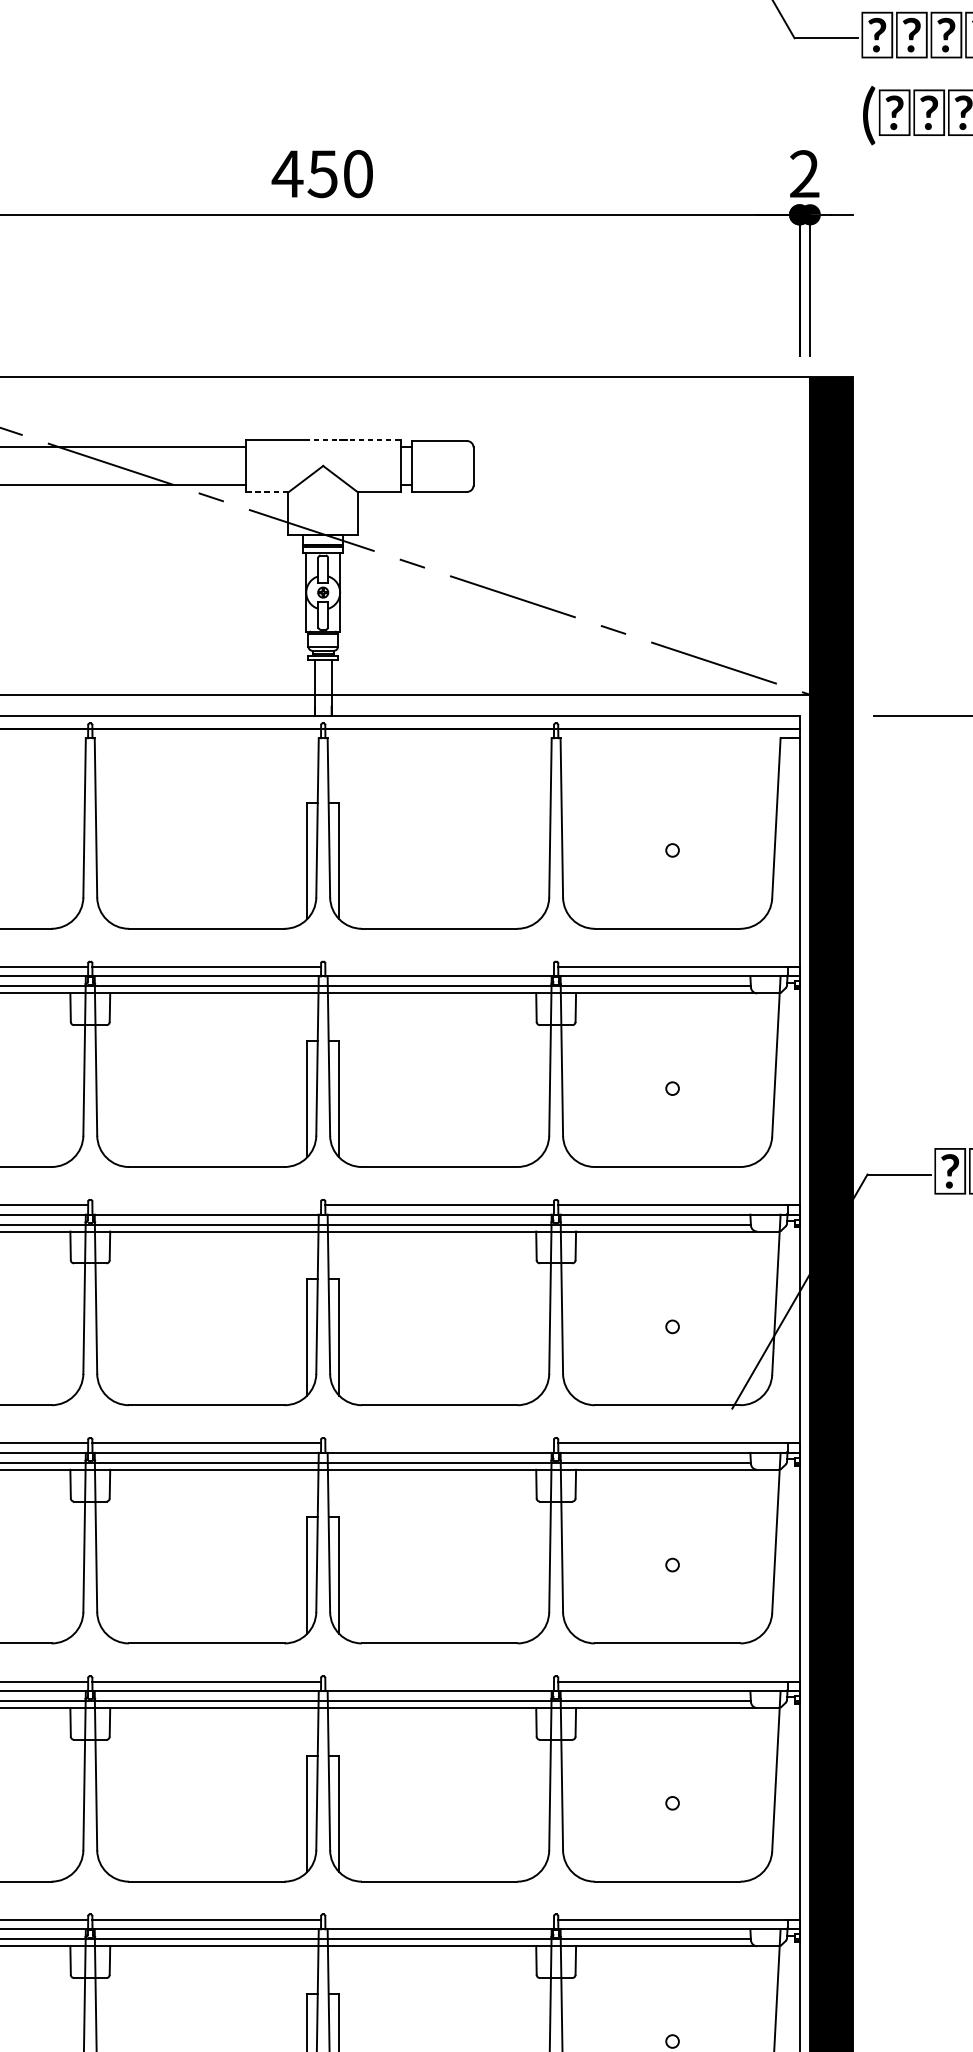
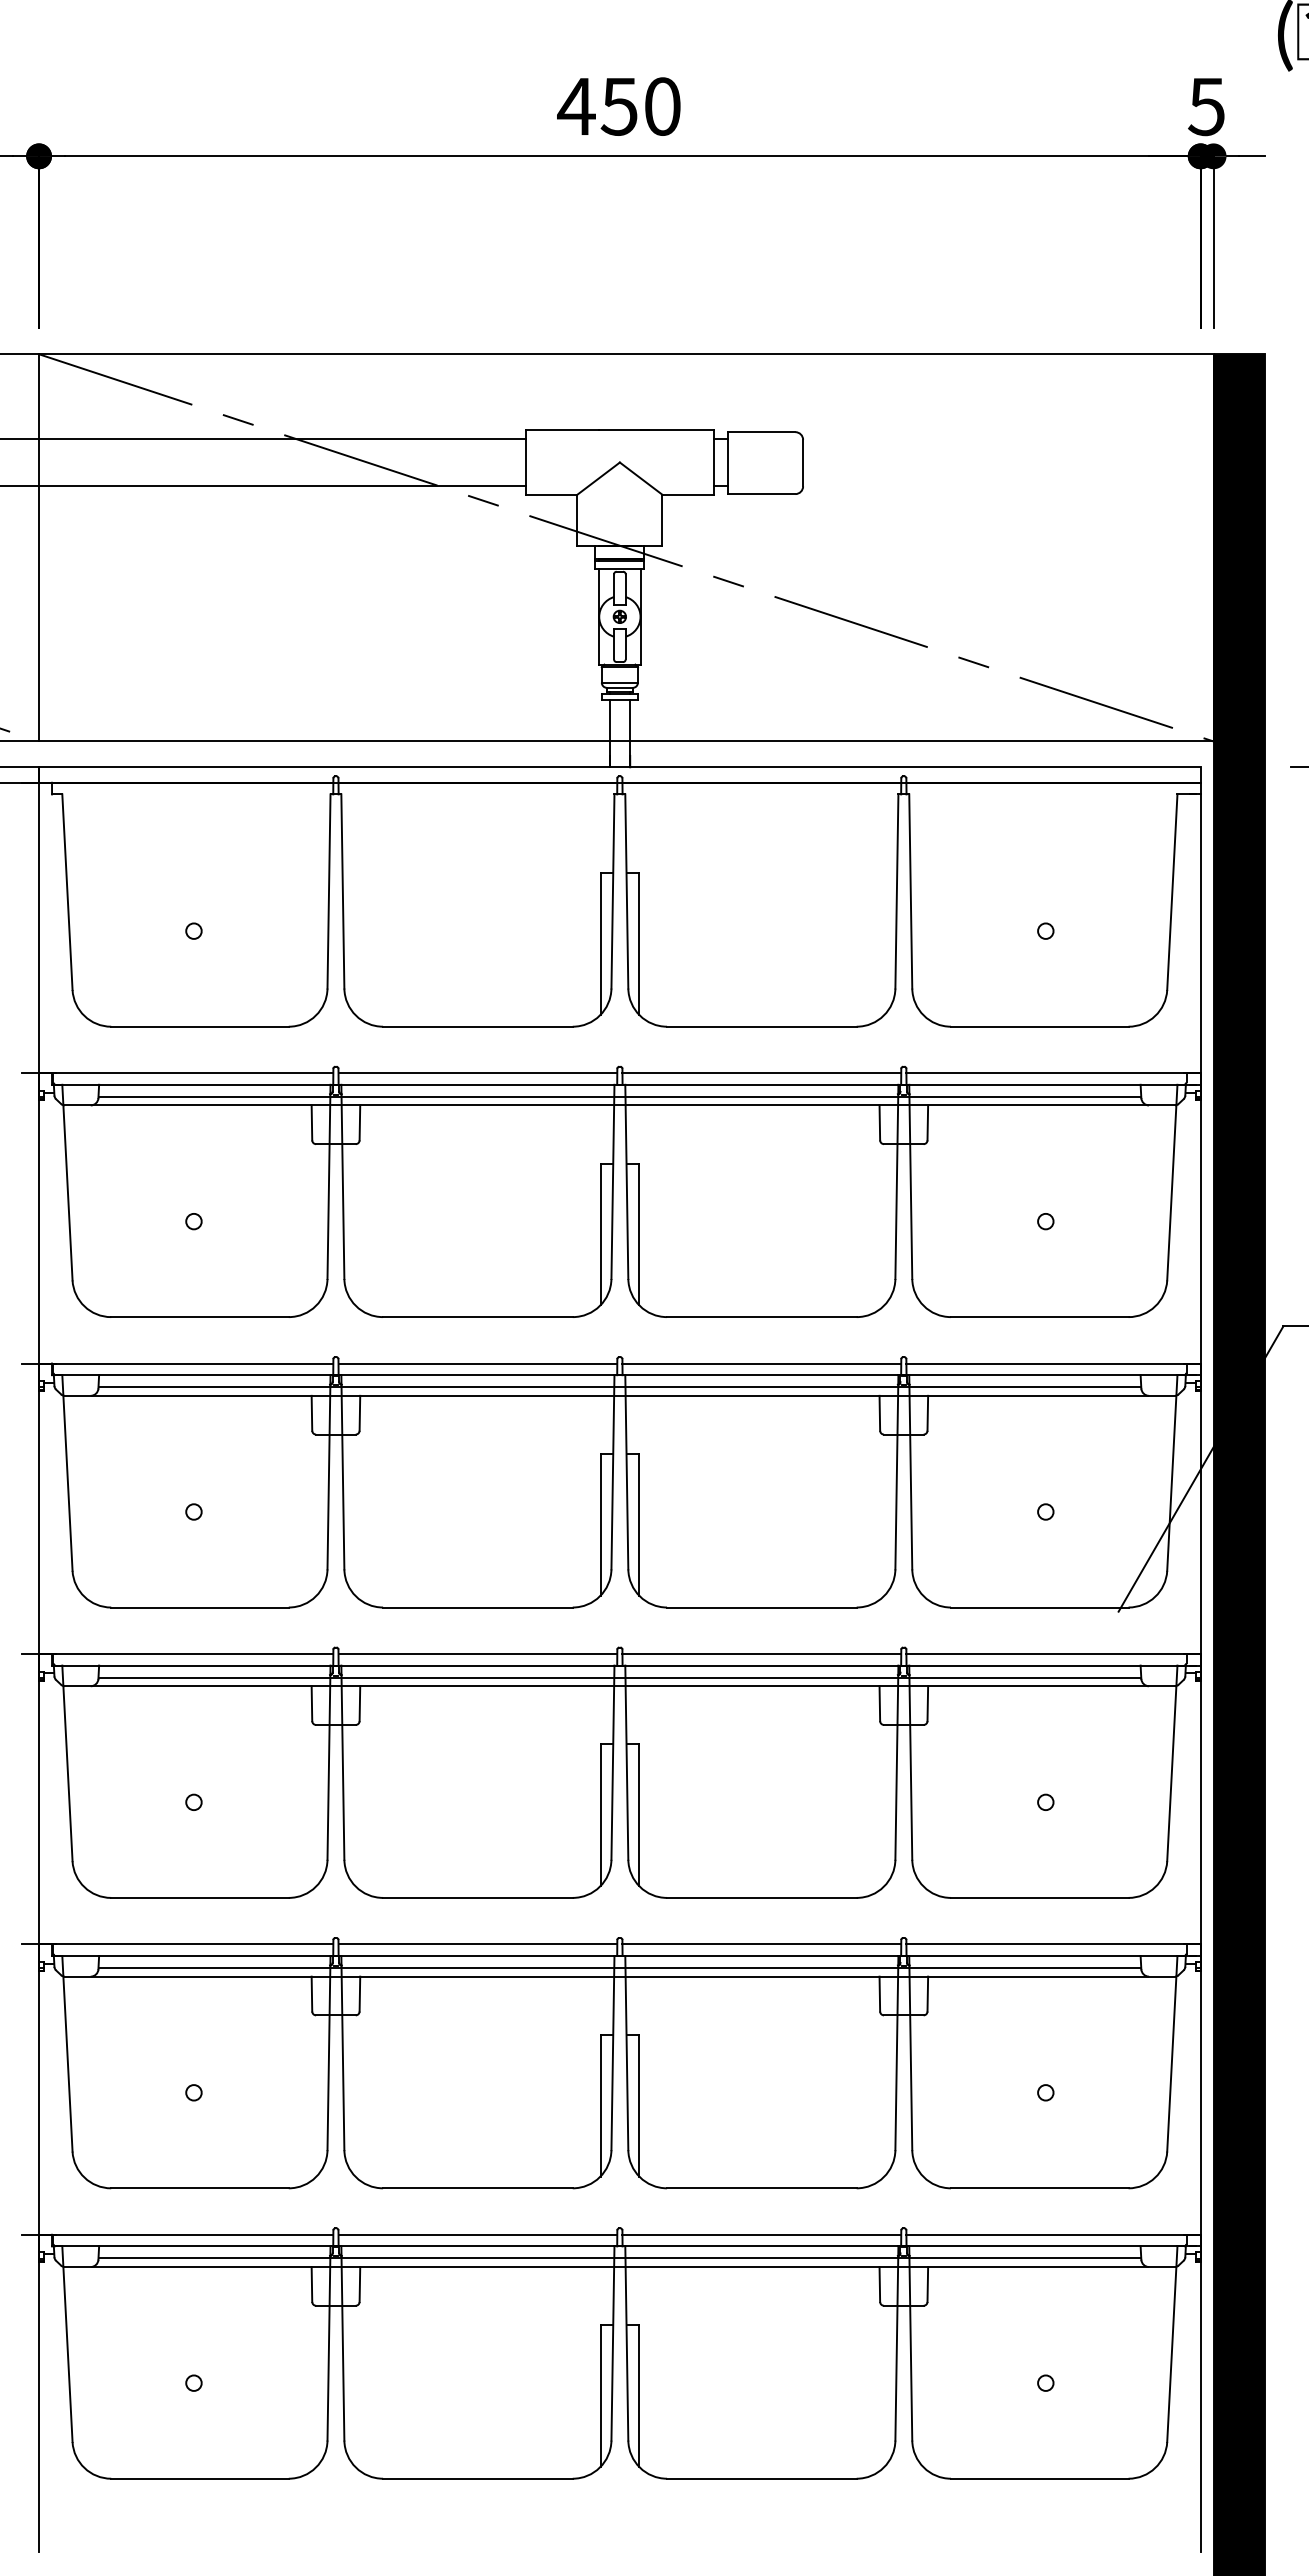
text: (804, 173) -> (1206, 106), 2 -> 5
line: (353, 439) -> (656, 430), dashed -> solid
line: (267, 492) -> (551, 494), dashed -> solid
line: (439, 967) -> (761, 1073), added
line: (206, 1205) -> (477, 1363), added
line: (439, 1442) -> (761, 1653), added
line: (439, 1681) -> (761, 1944), added
line: (439, 1919) -> (761, 2234), added

